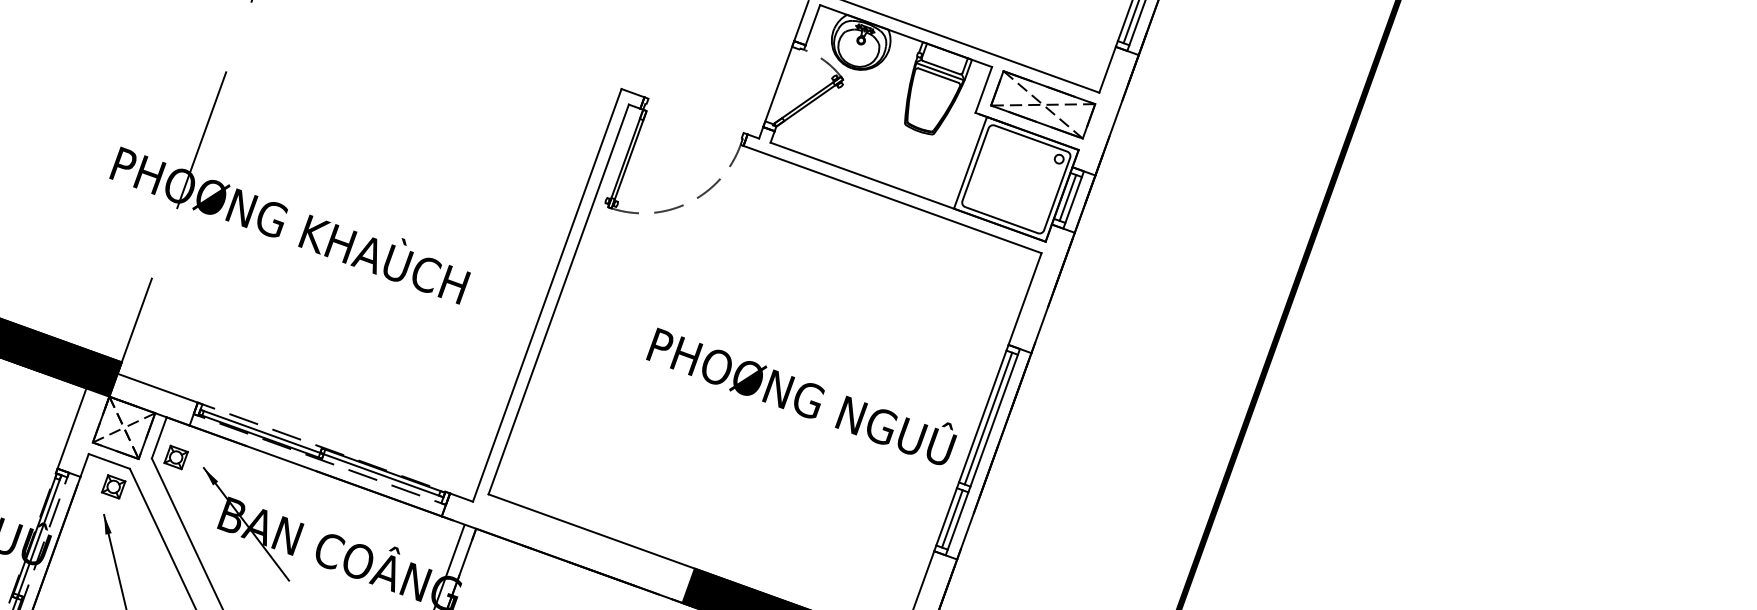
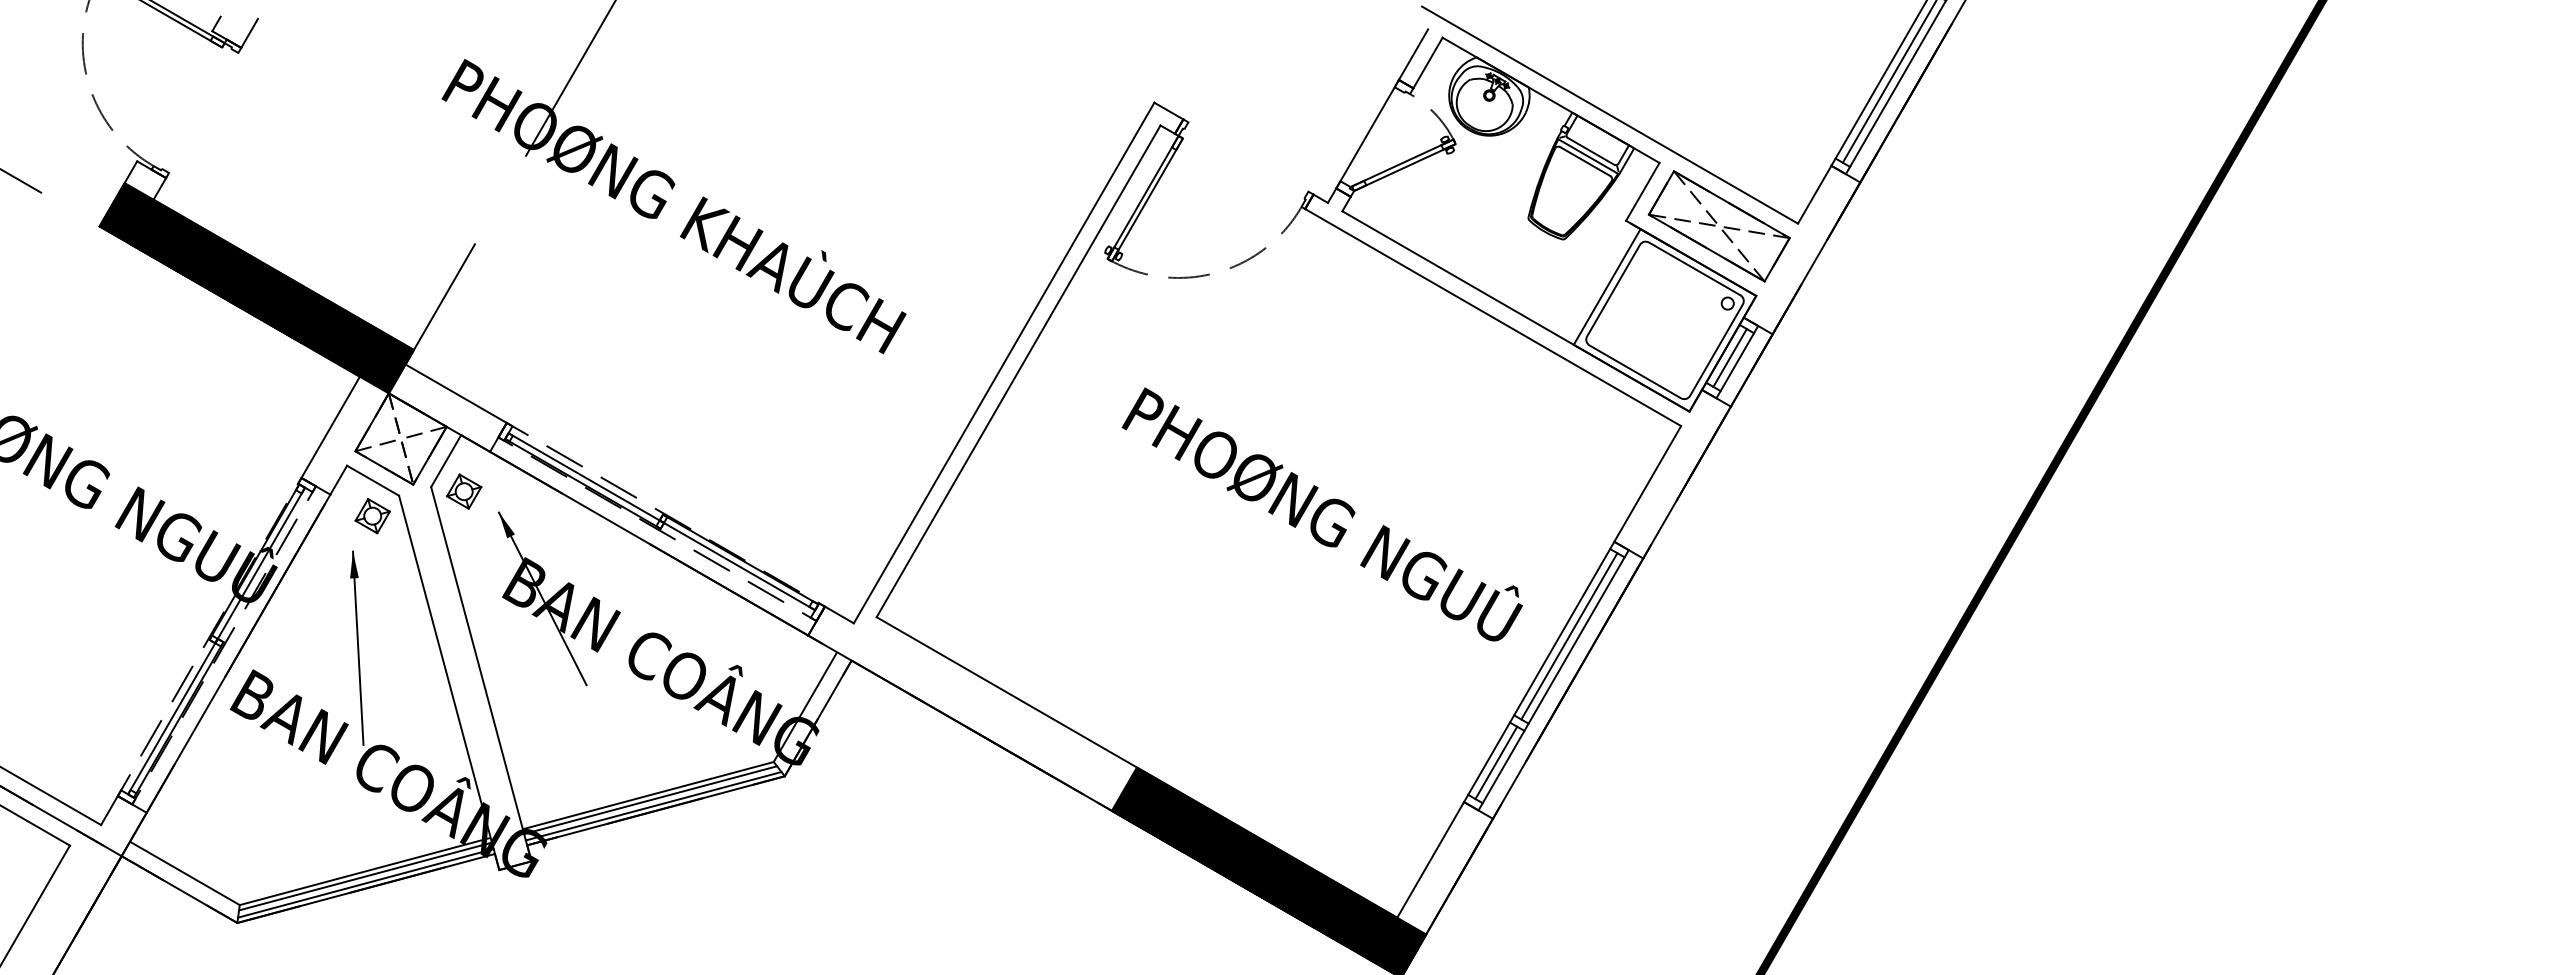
text: (800, 396) -> (1321, 514), moved

